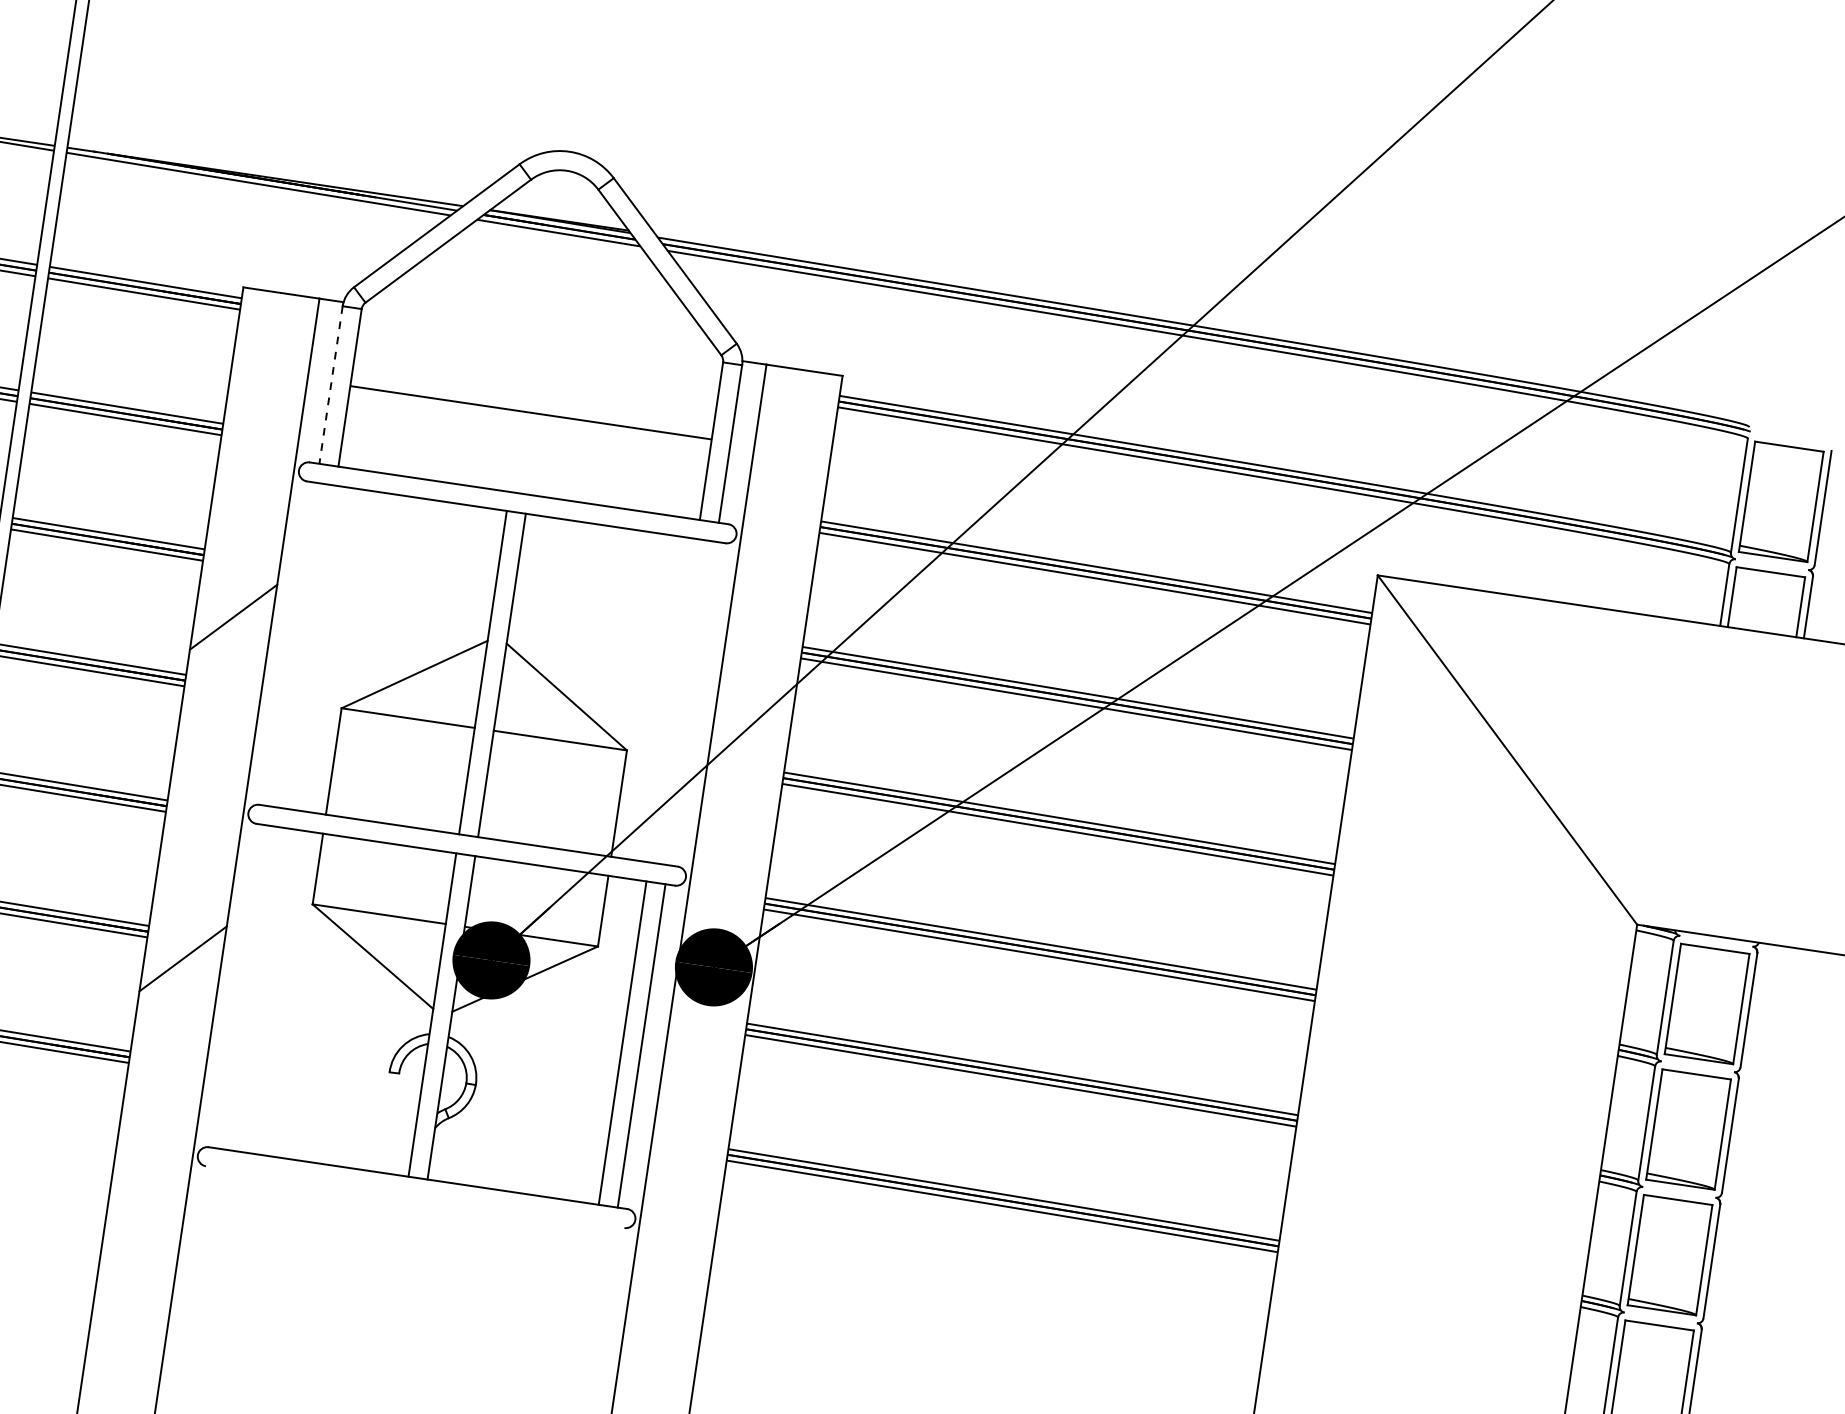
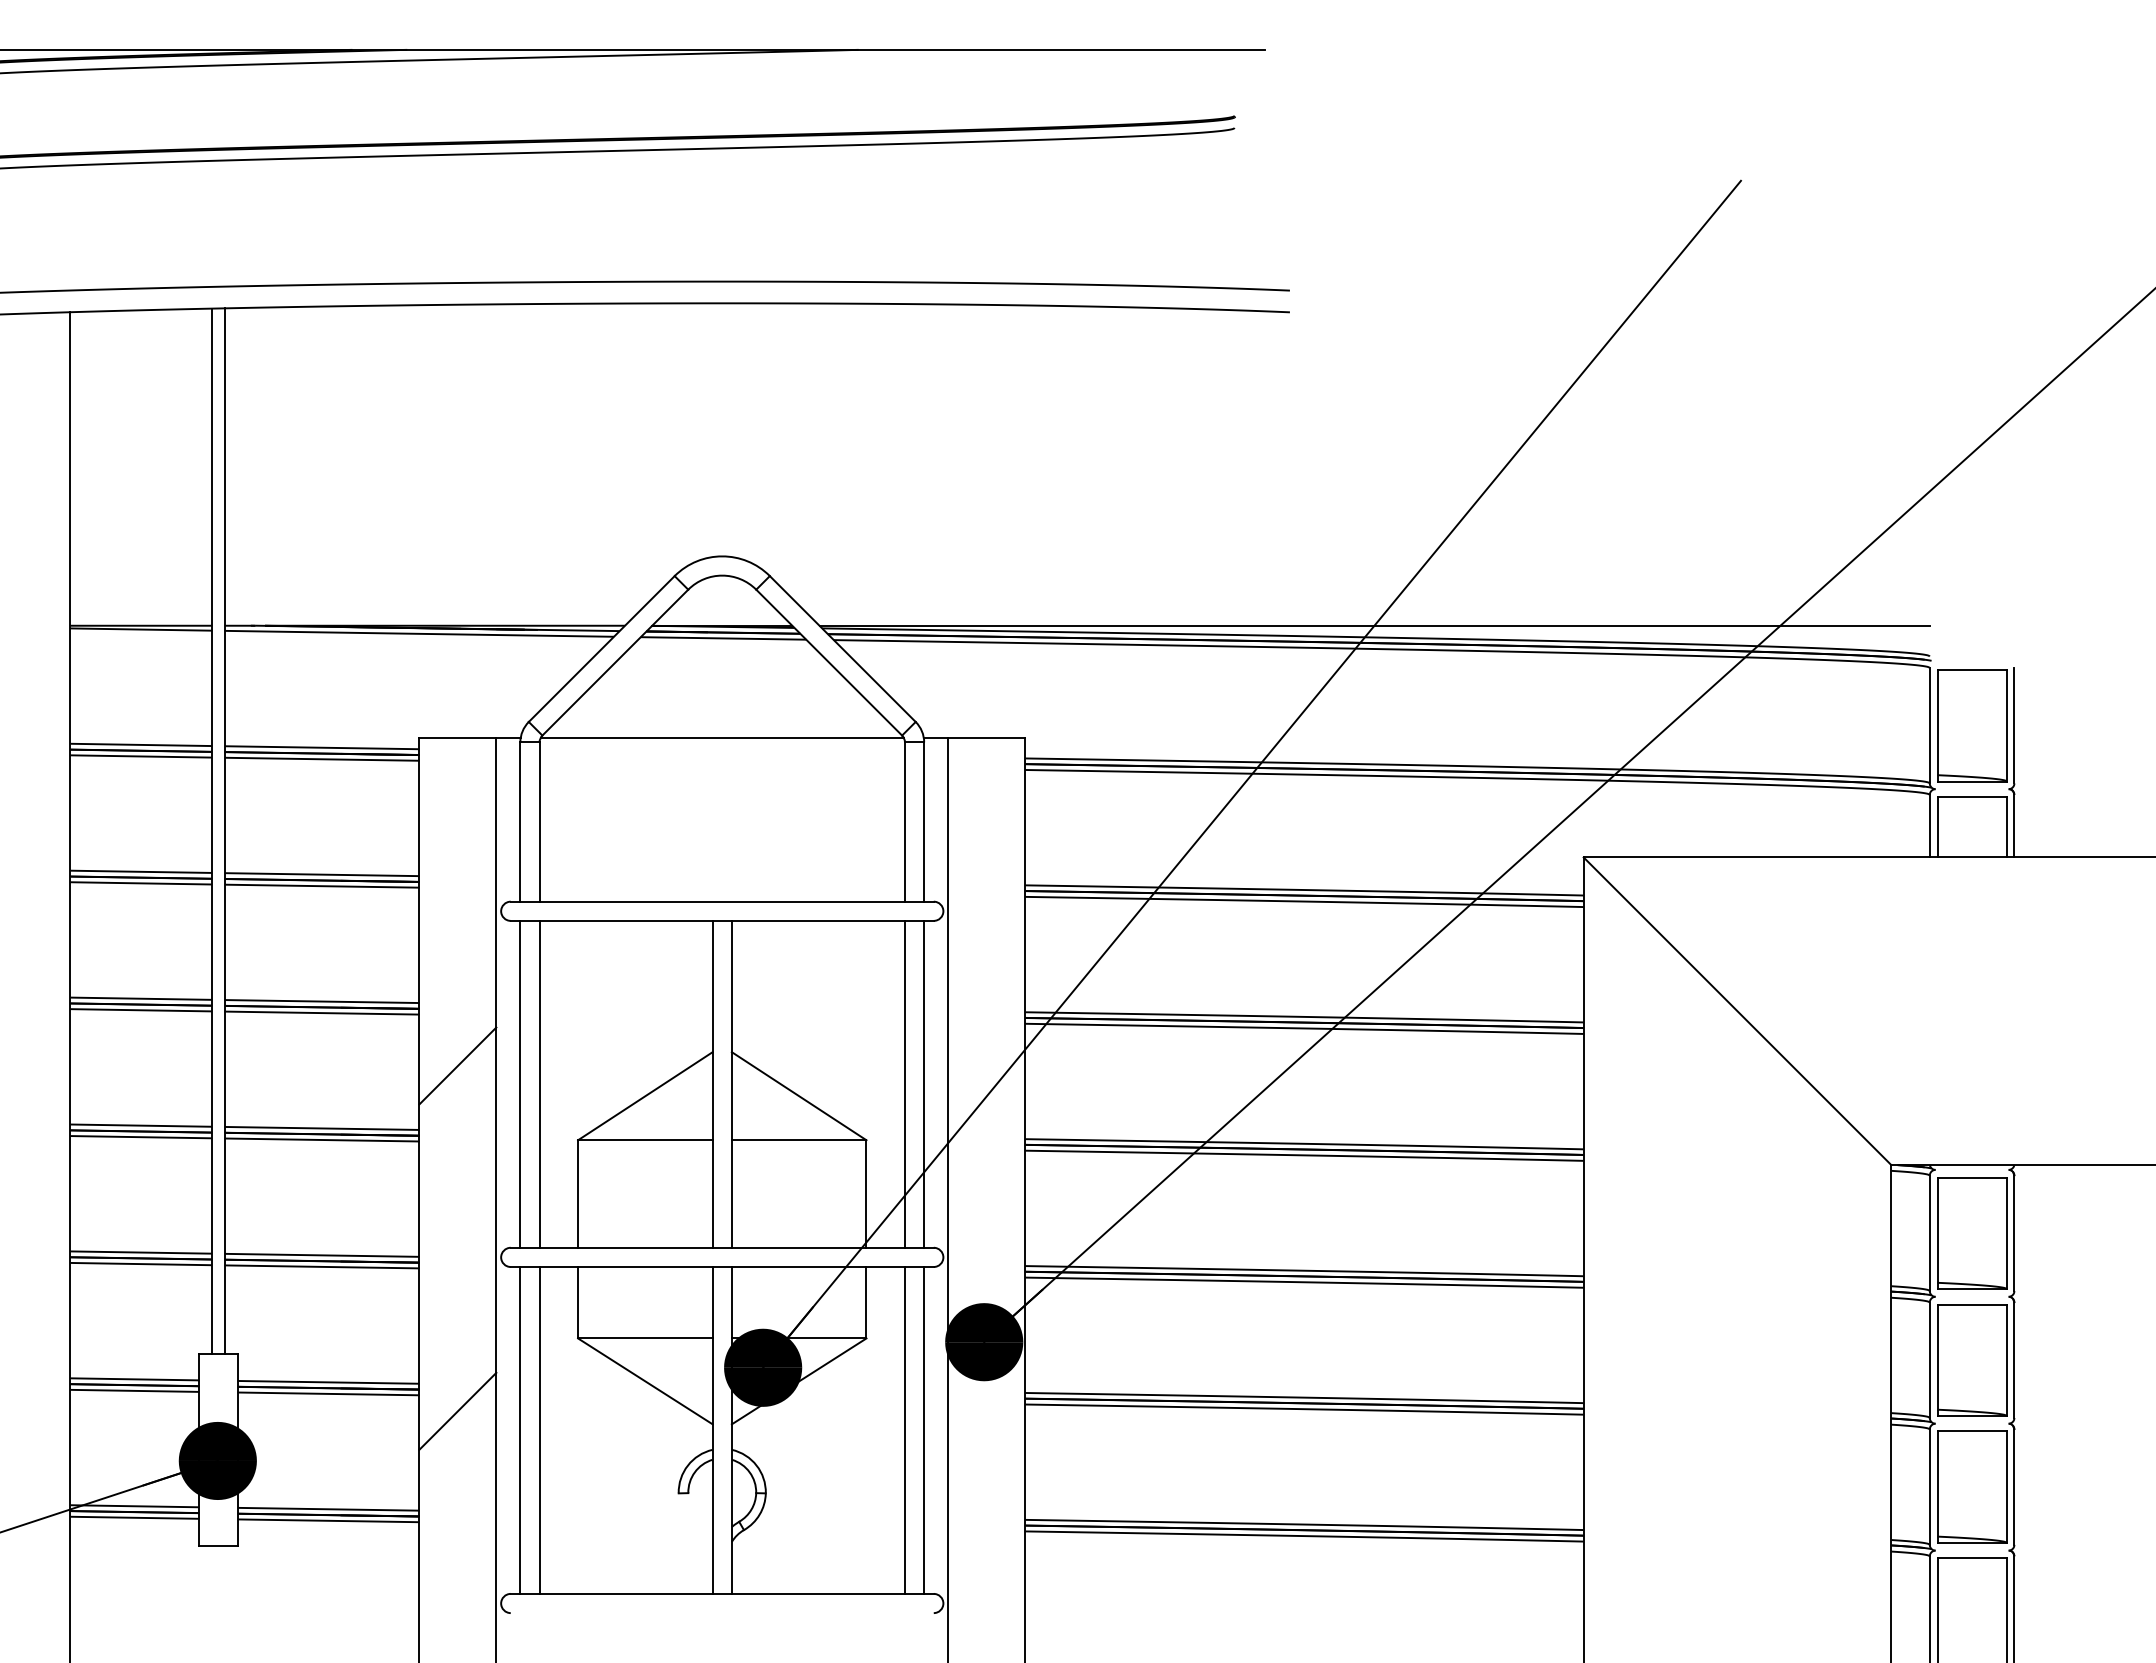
line: (1204, 315) -> (1374, 625), added
line: (331, 385) -> (520, 822), dashed -> solid
line: (531, 413) -> (722, 738), moved
line: (292, 643) -> (520, 1083), added
line: (311, 646) -> (539, 1083), added
line: (672, 699) -> (904, 1083), added
line: (692, 702) -> (924, 1083), added
line: (242, 987) -> (520, 1430), added
line: (261, 989) -> (539, 1430), added

